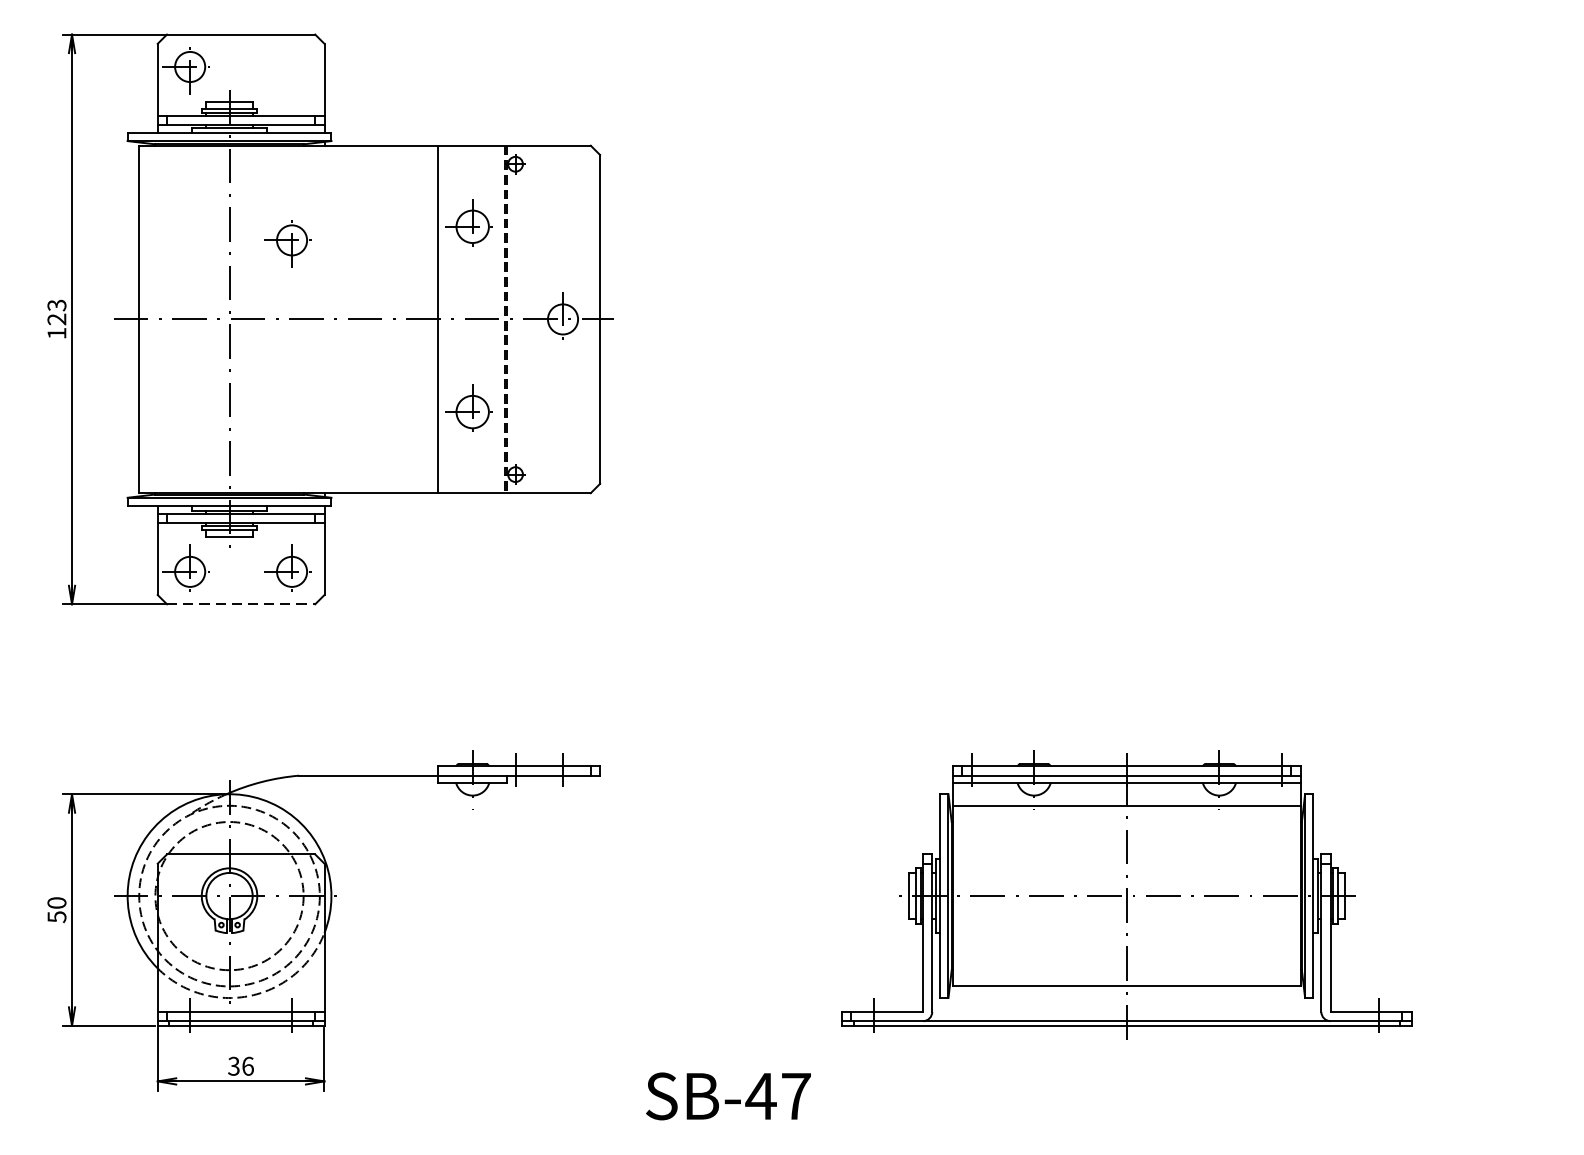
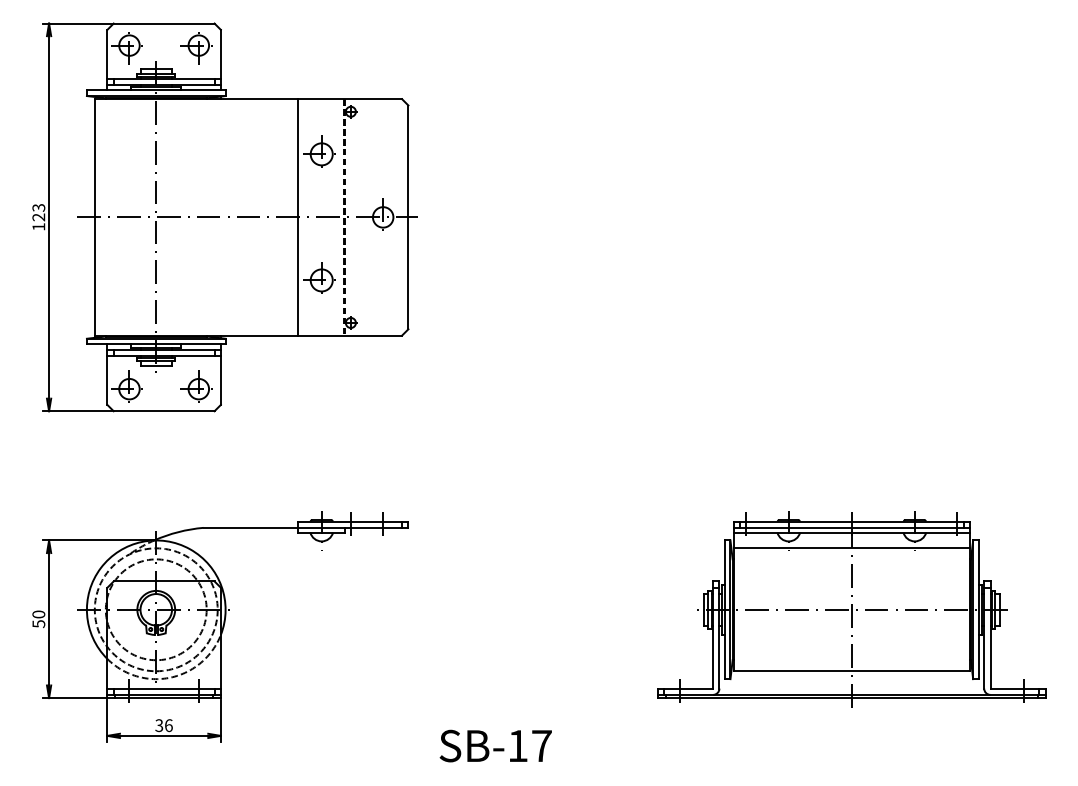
part: (288, 244) -> (196, 48), moved
line: (241, 604) -> (164, 411), dashed -> solid
part: (1126, 895) -> (851, 609), moved
text: (760, 1095) -> (517, 745), SB-47 -> SB-17

